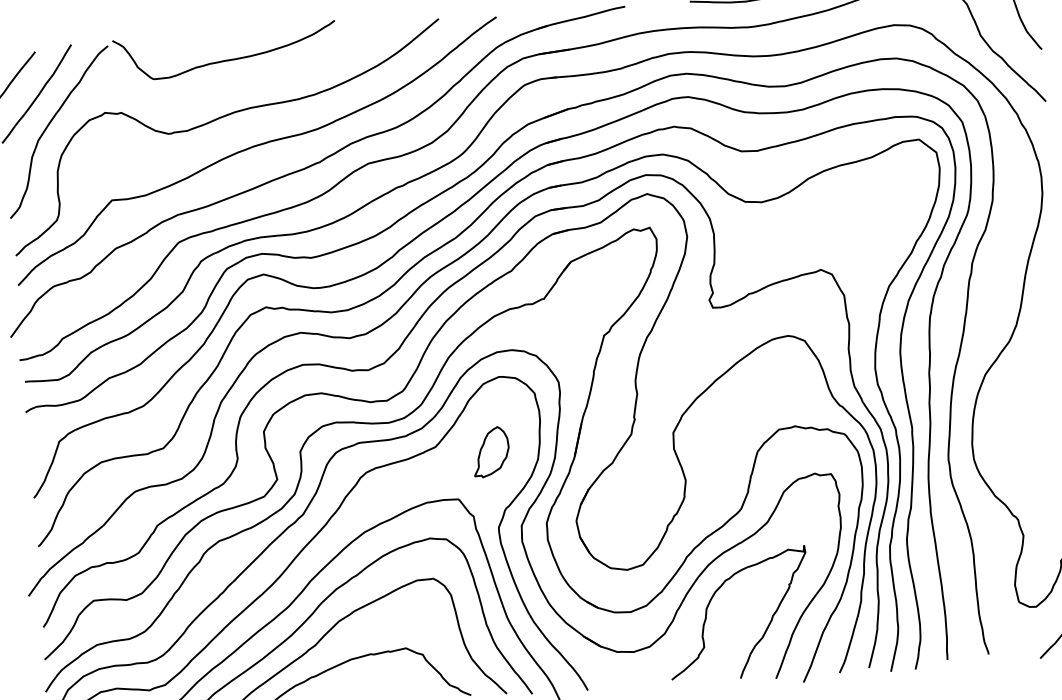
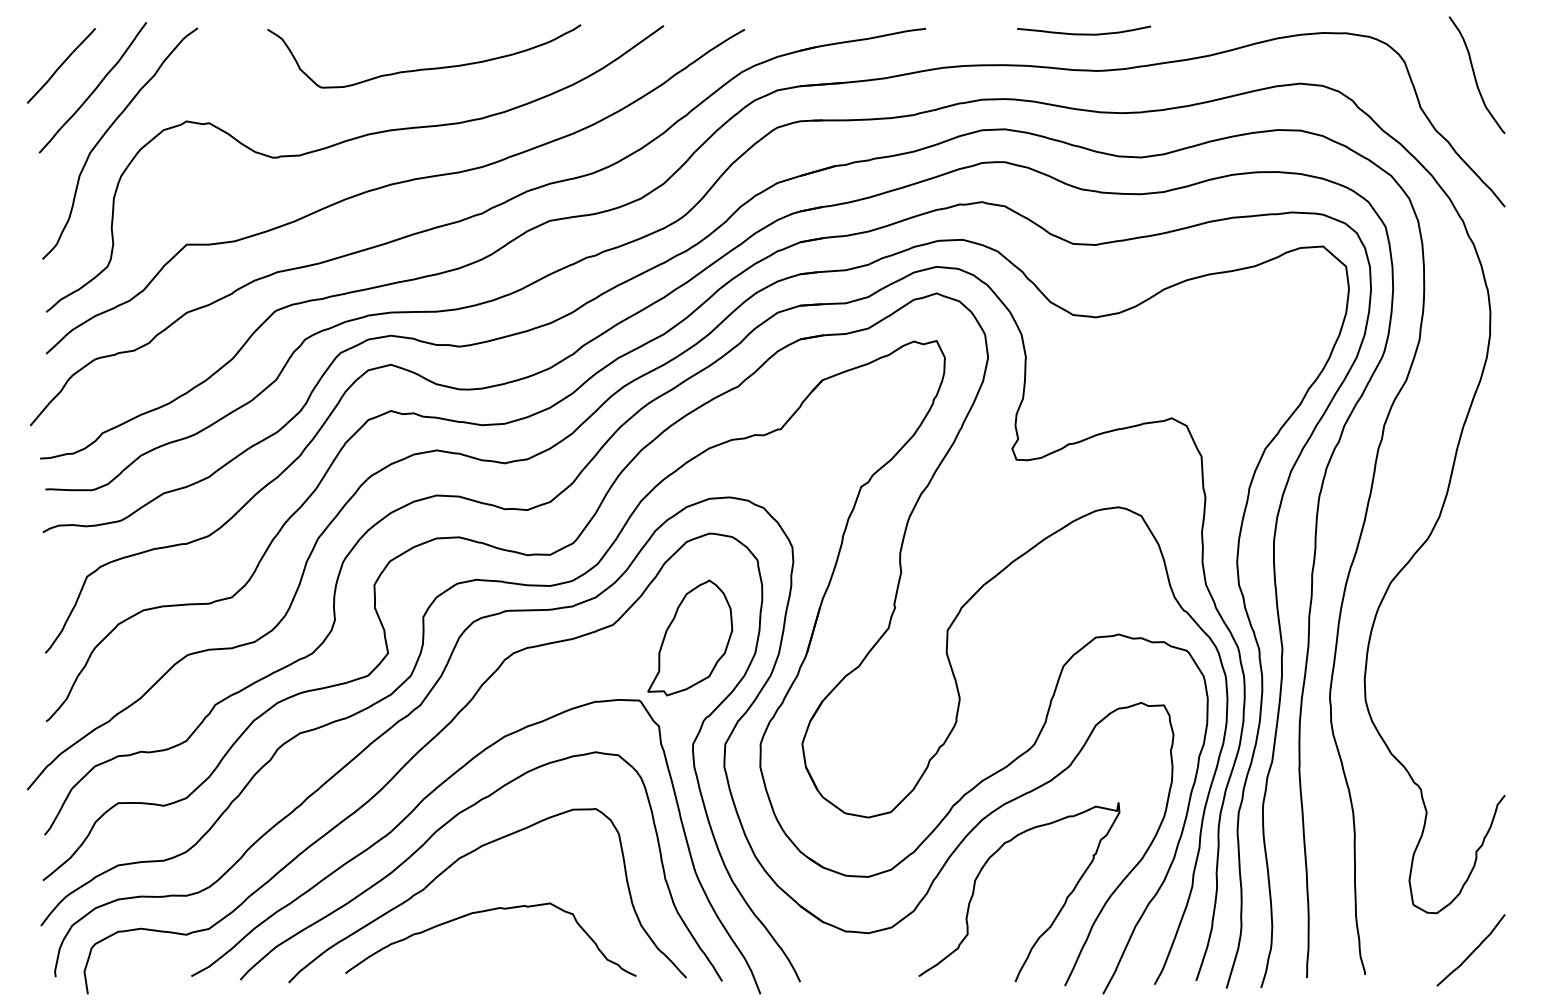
curve: (226, 60) -> (424, 68), moved
part: (491, 451) -> (690, 637), size x1.67

